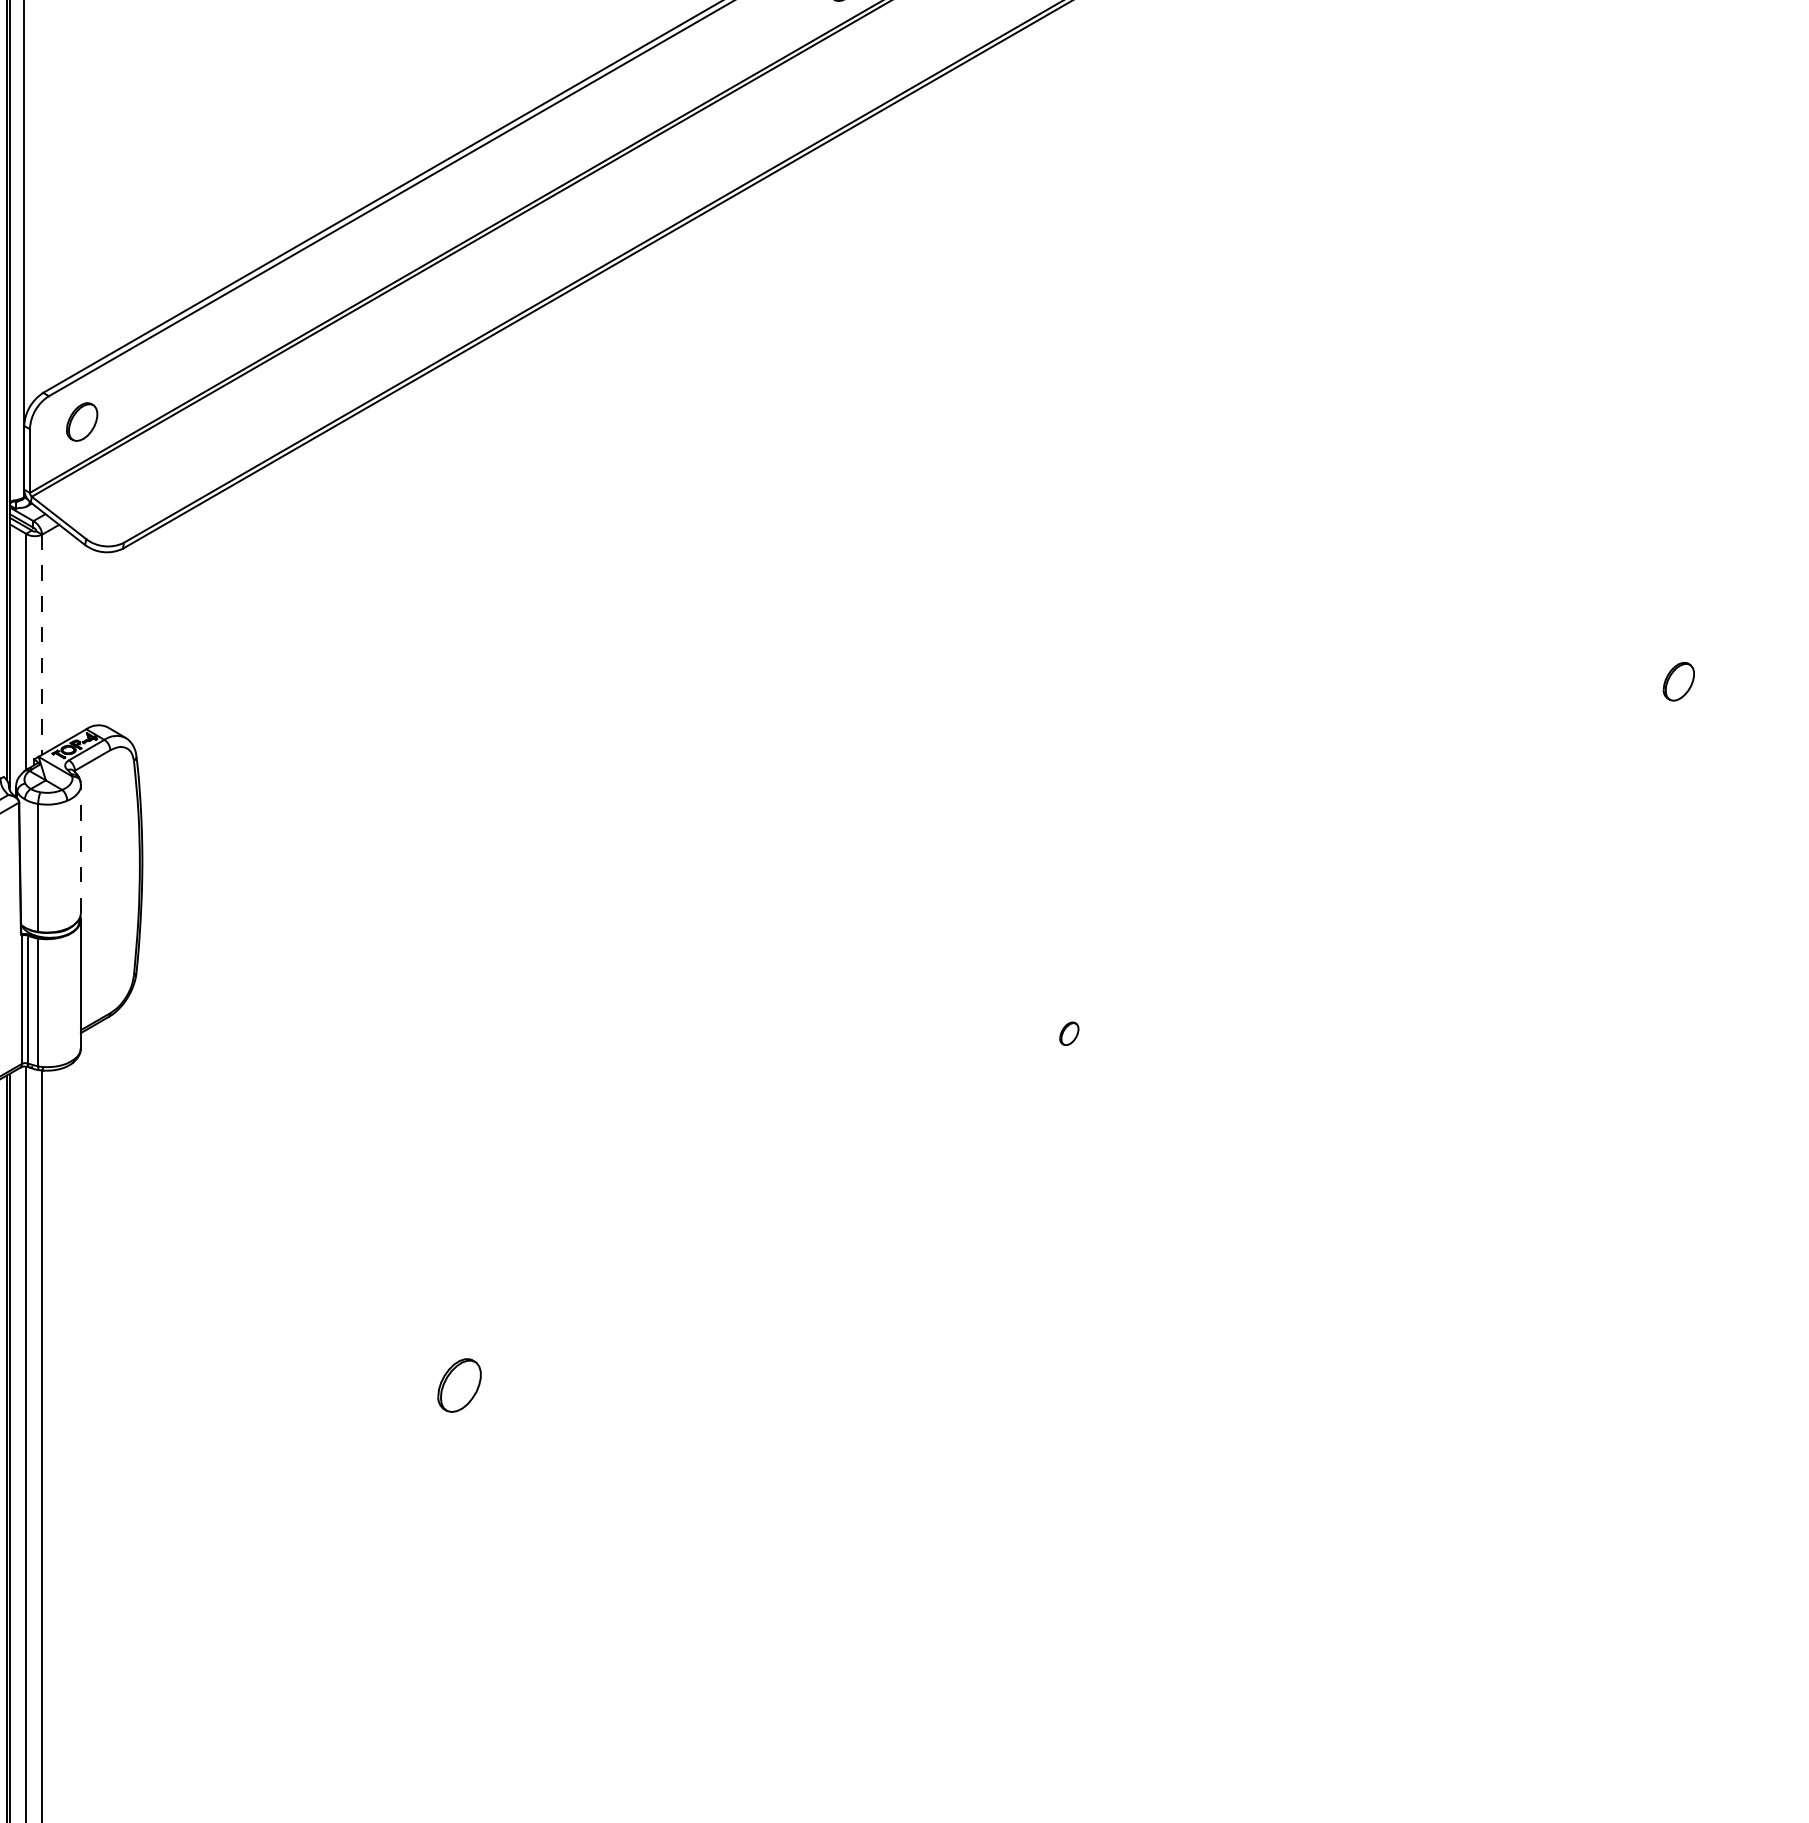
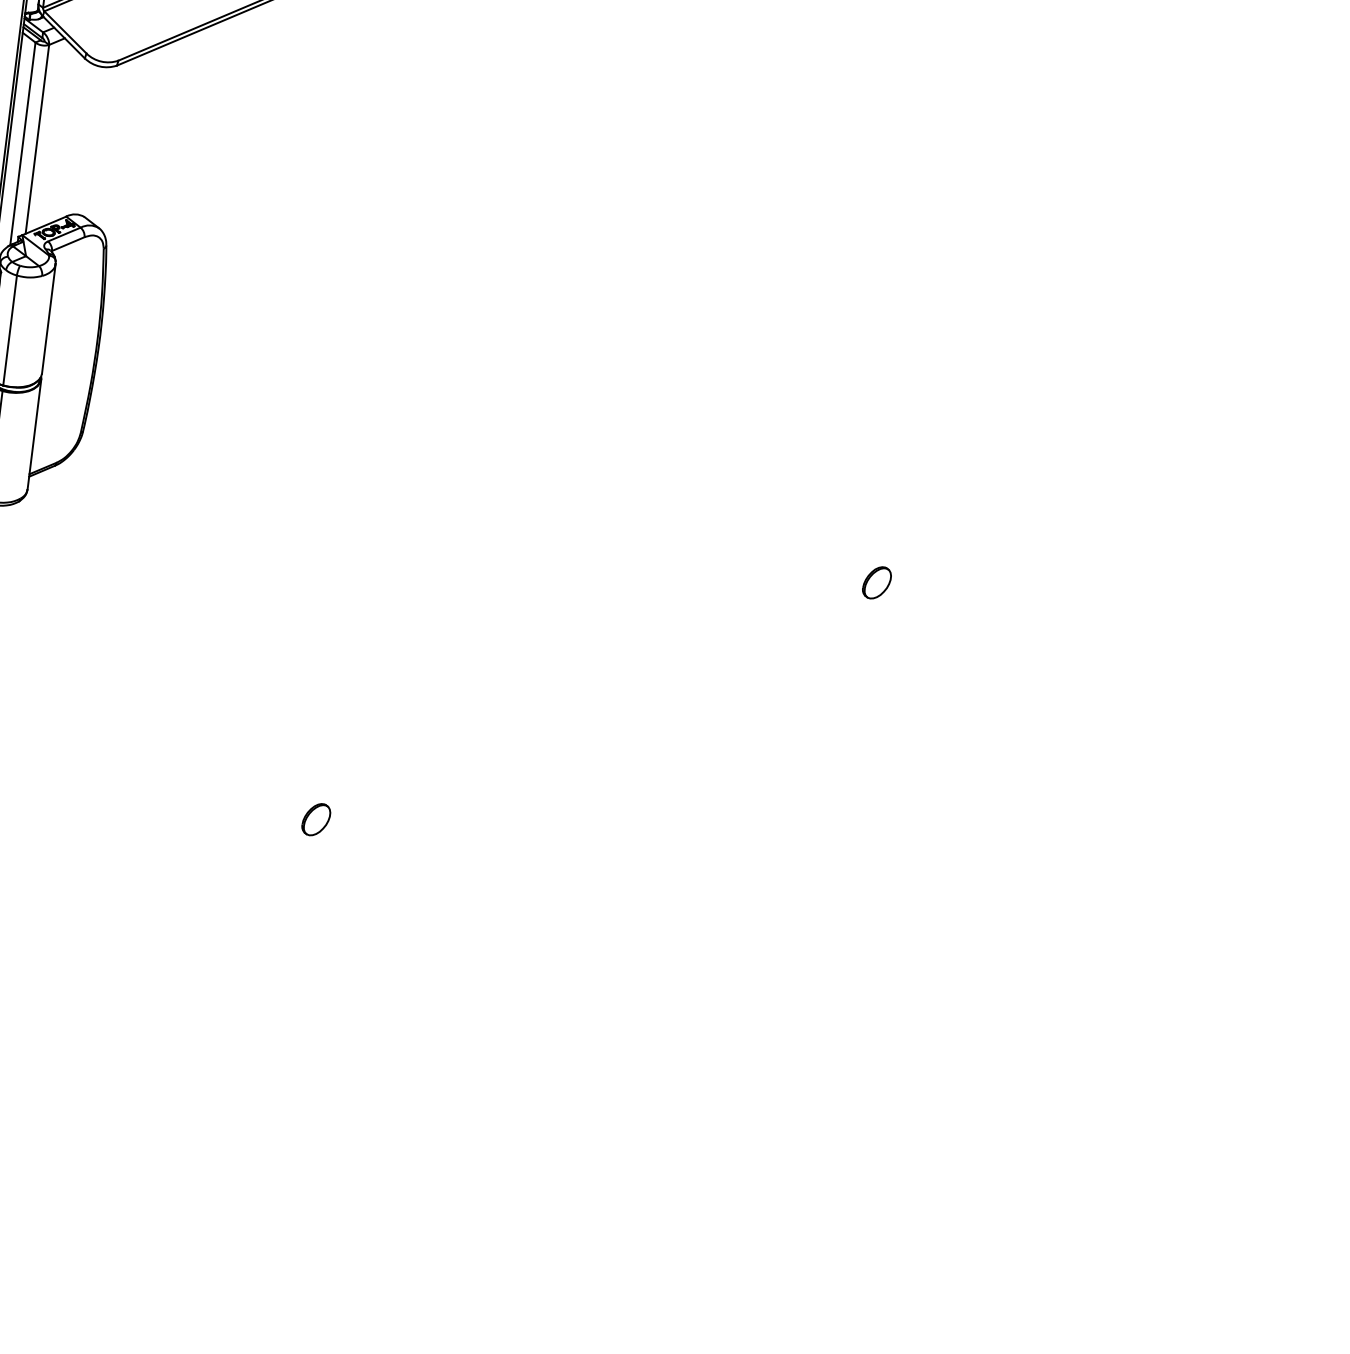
line: (42, 645) -> (37, 140), dashed -> solid
line: (81, 848) -> (49, 318), dashed -> solid
part: (1069, 1033) -> (877, 582), size x1.67
part: (459, 1385) -> (316, 819), size x0.71

